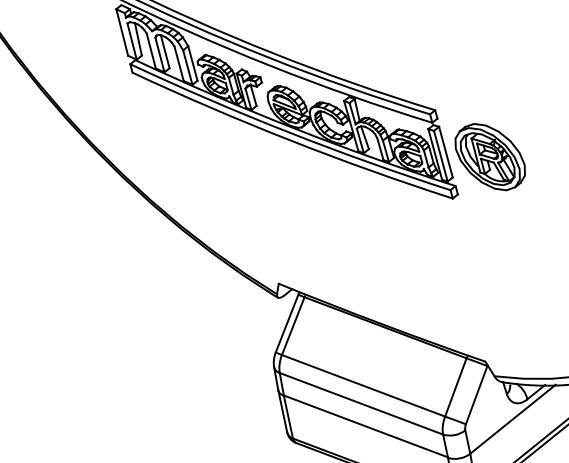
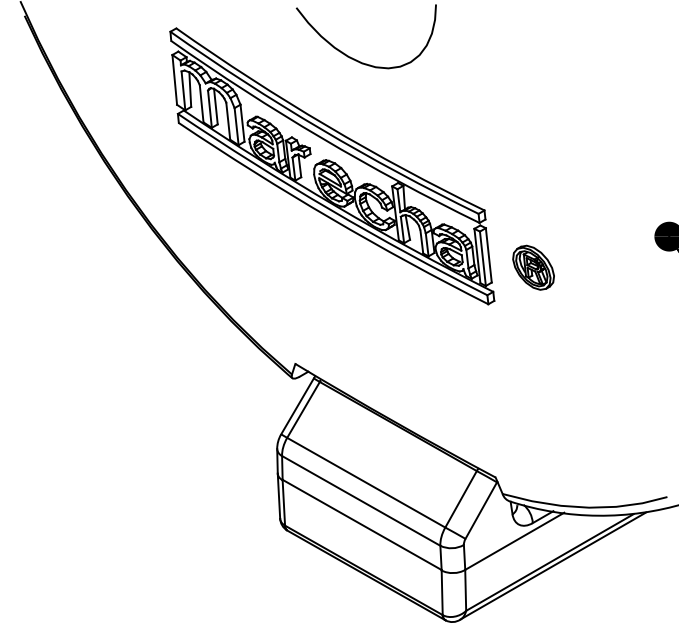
part: (490, 157) -> (533, 267), size x0.6

